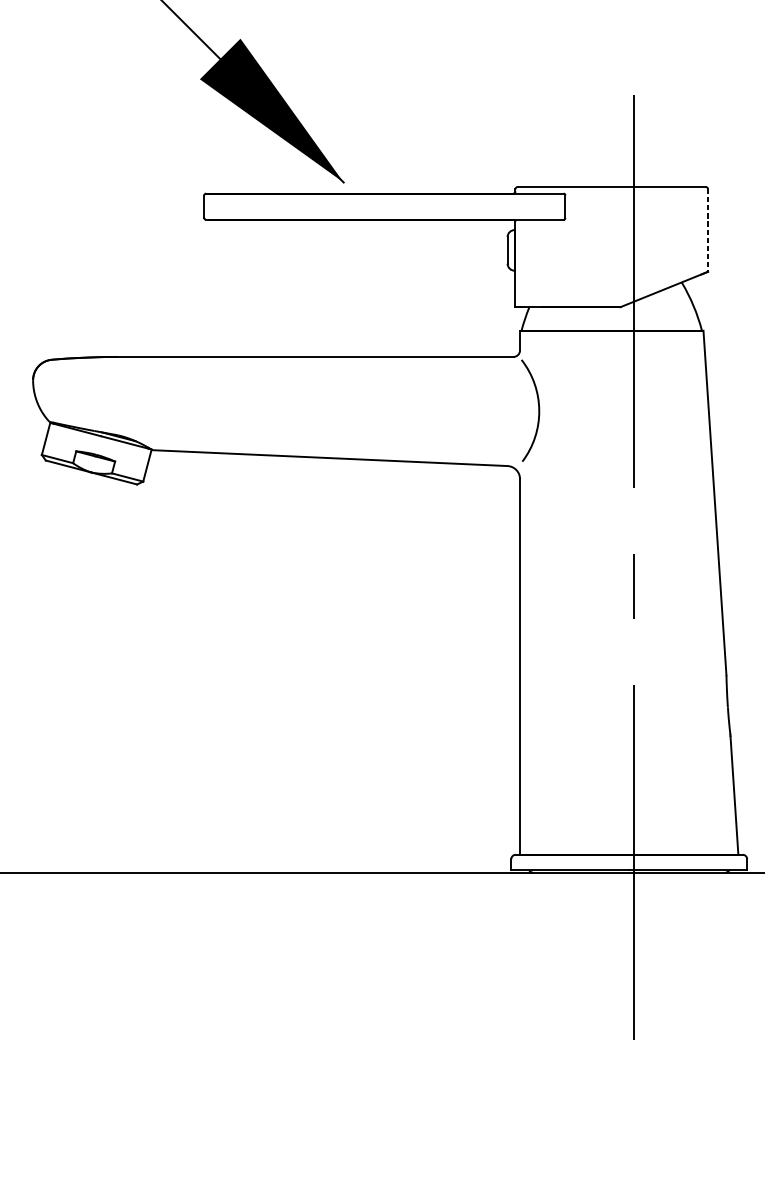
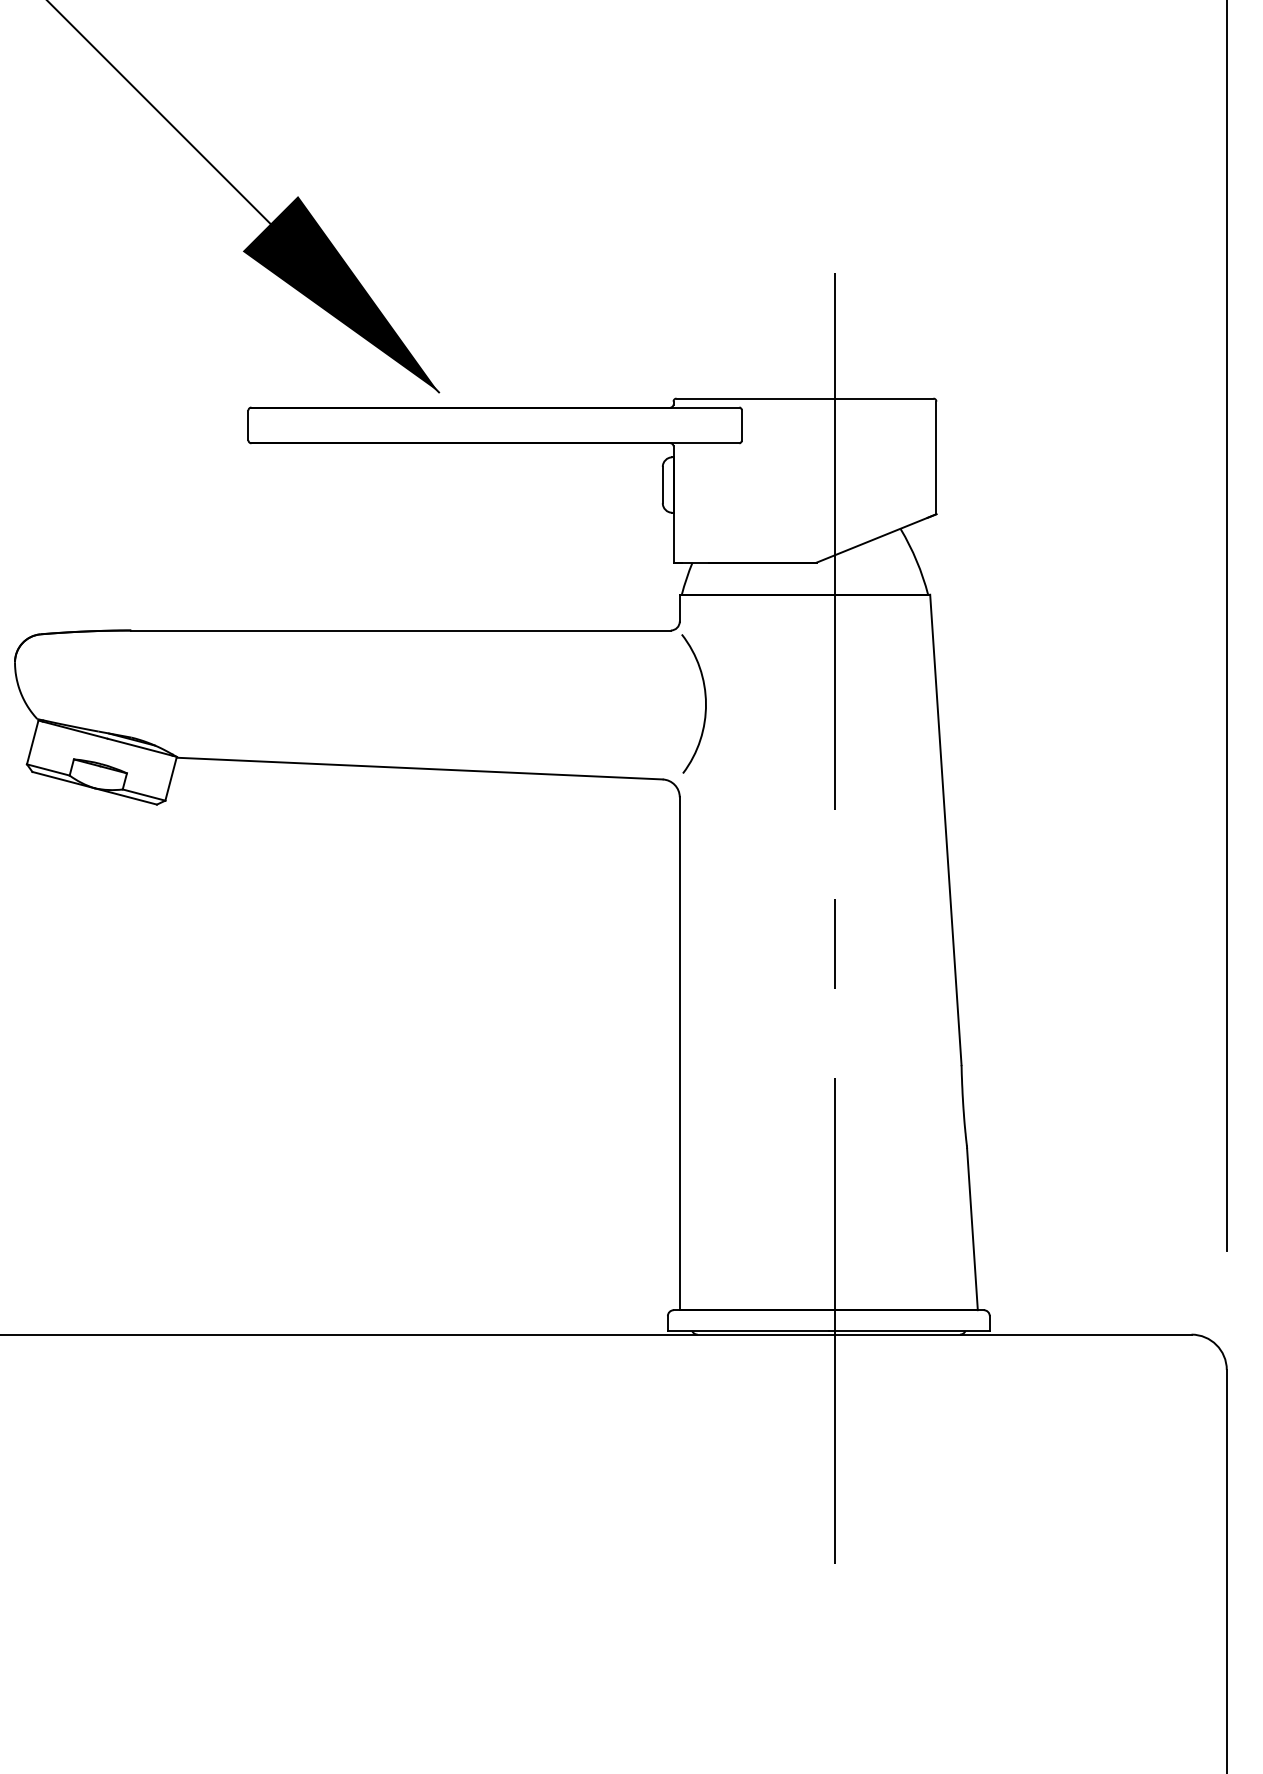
line: (708, 230) -> (936, 458), dashed -> solid

